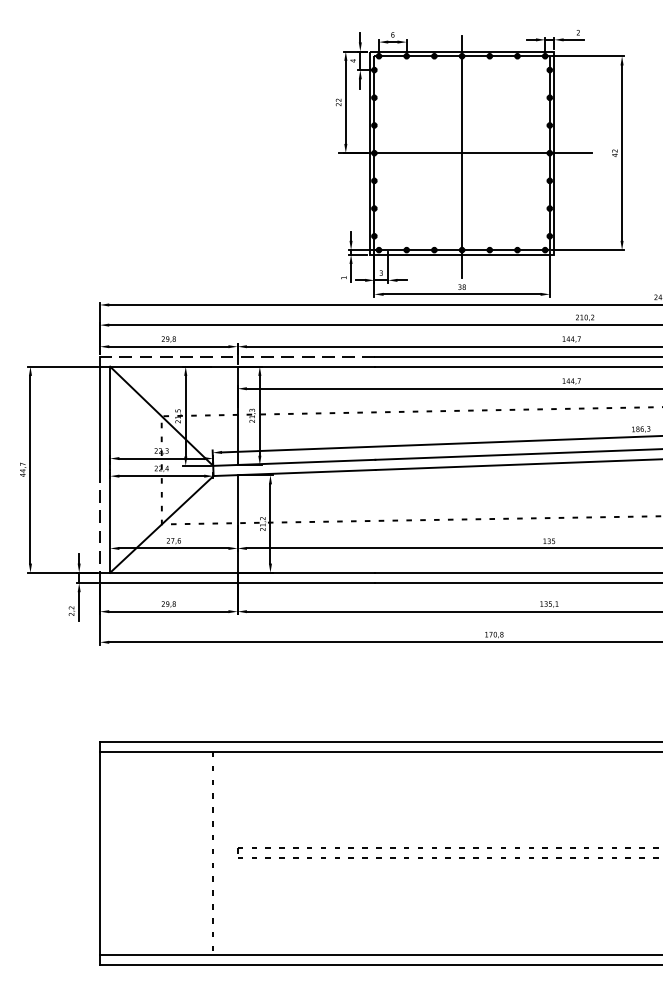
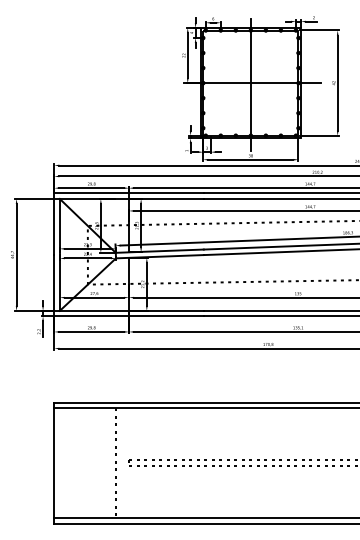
line: (238, 356) -> (129, 193), dashed -> solid
line: (100, 526) -> (54, 285), dashed -> solid

